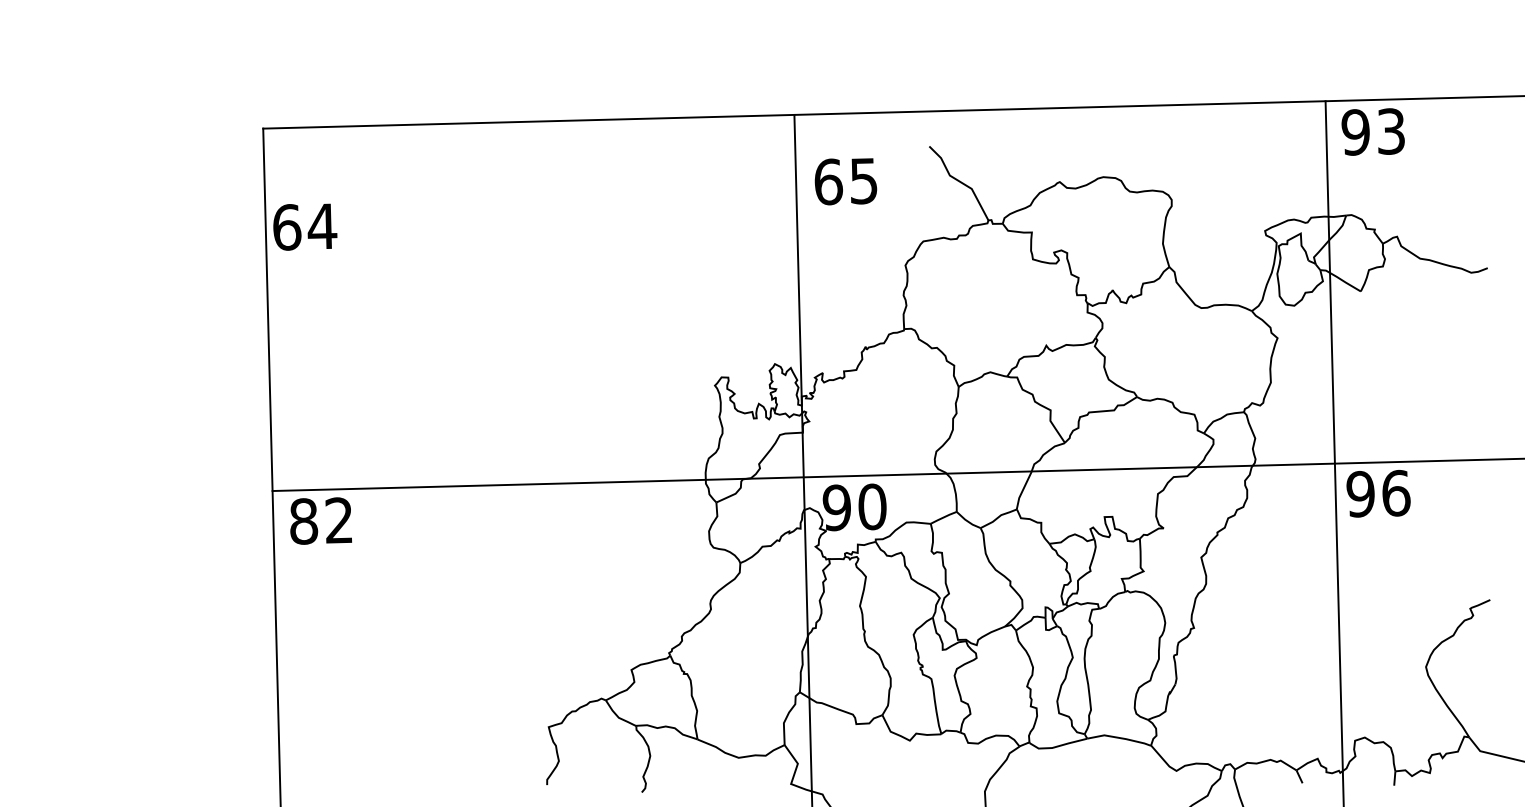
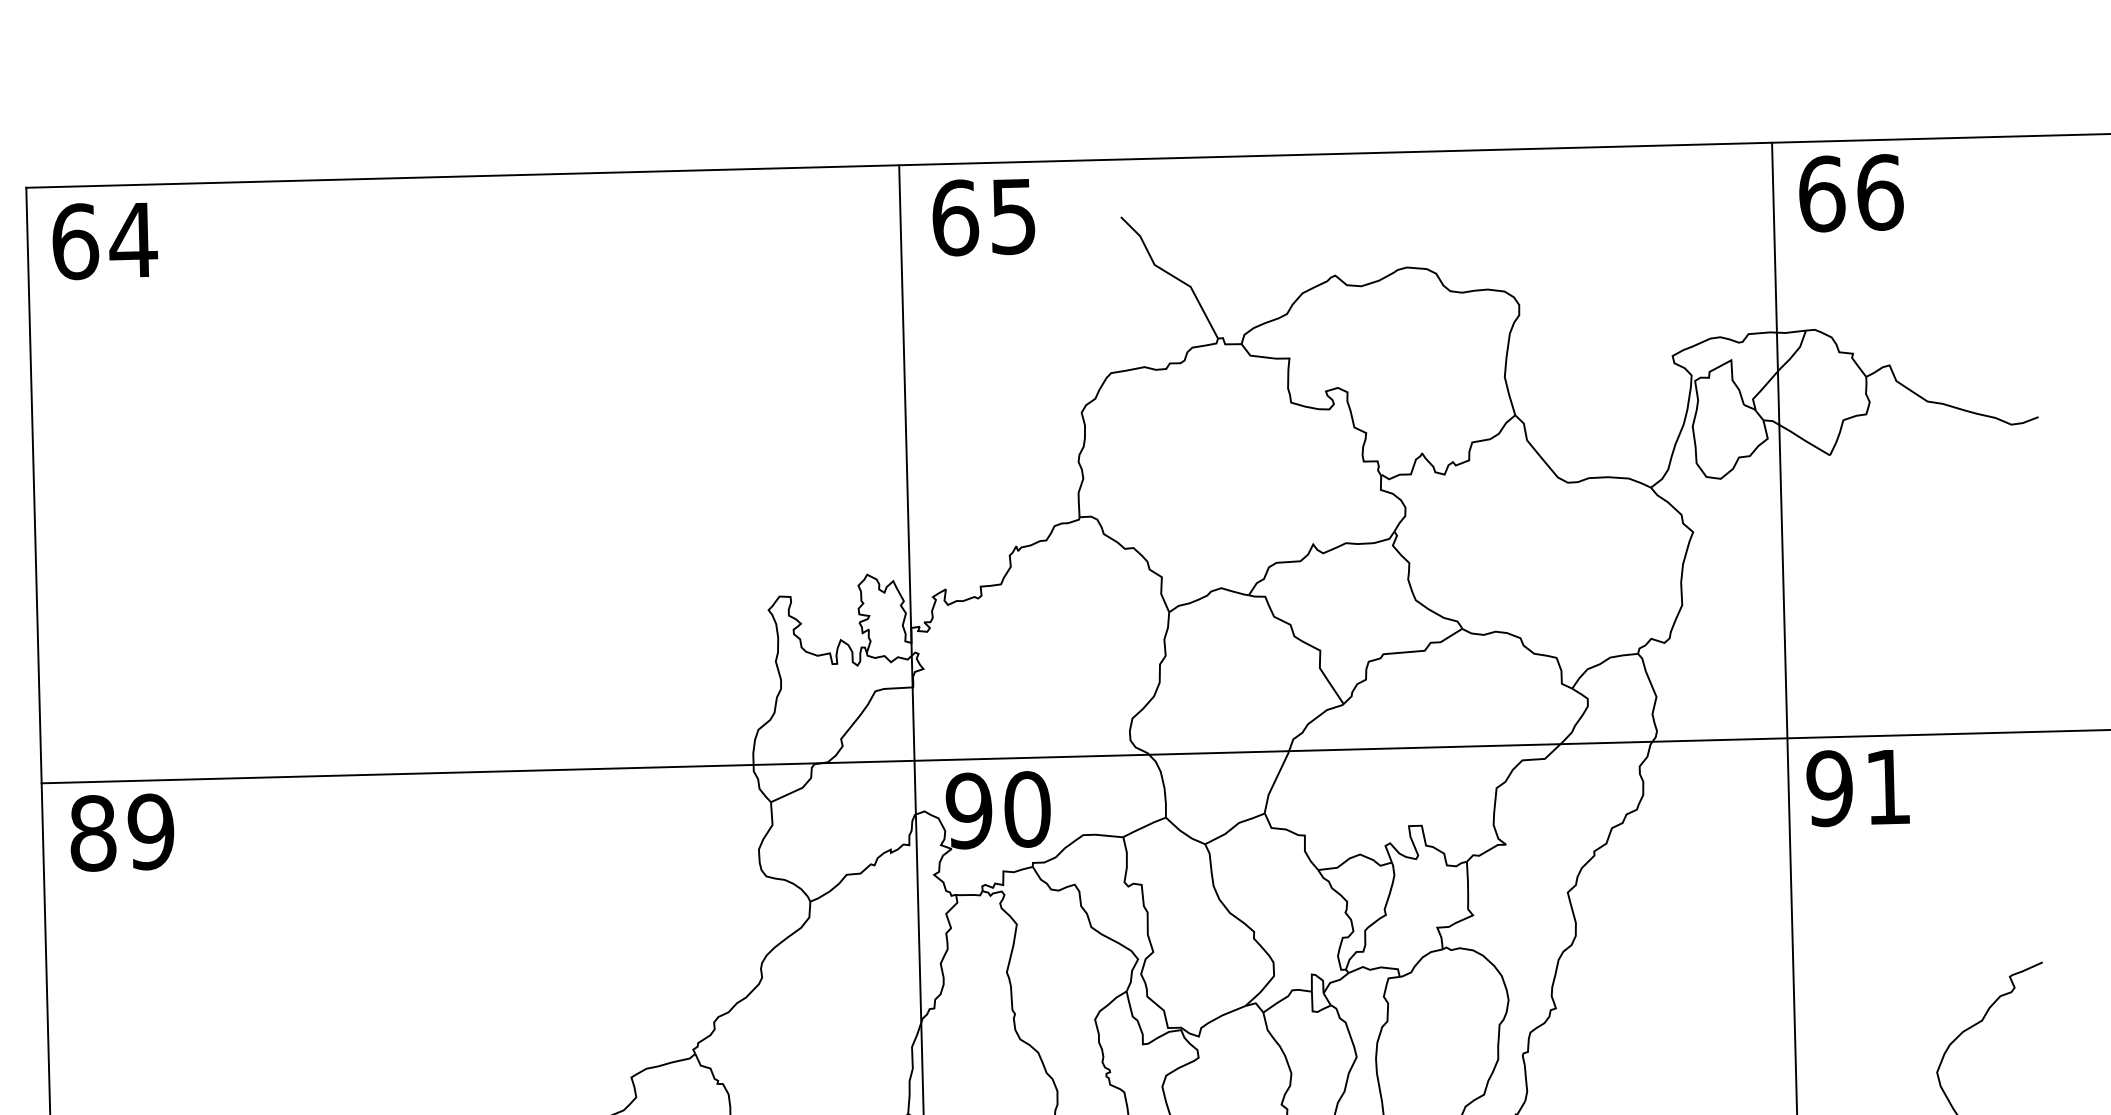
text: (1373, 131) -> (1850, 192), 93 -> 66
text: (845, 181) -> (983, 217), moved
text: (305, 226) -> (105, 240), moved
text: (1396, 492) -> (1888, 785), 96 -> 91
text: (339, 520) -> (151, 831), 82 -> 89

